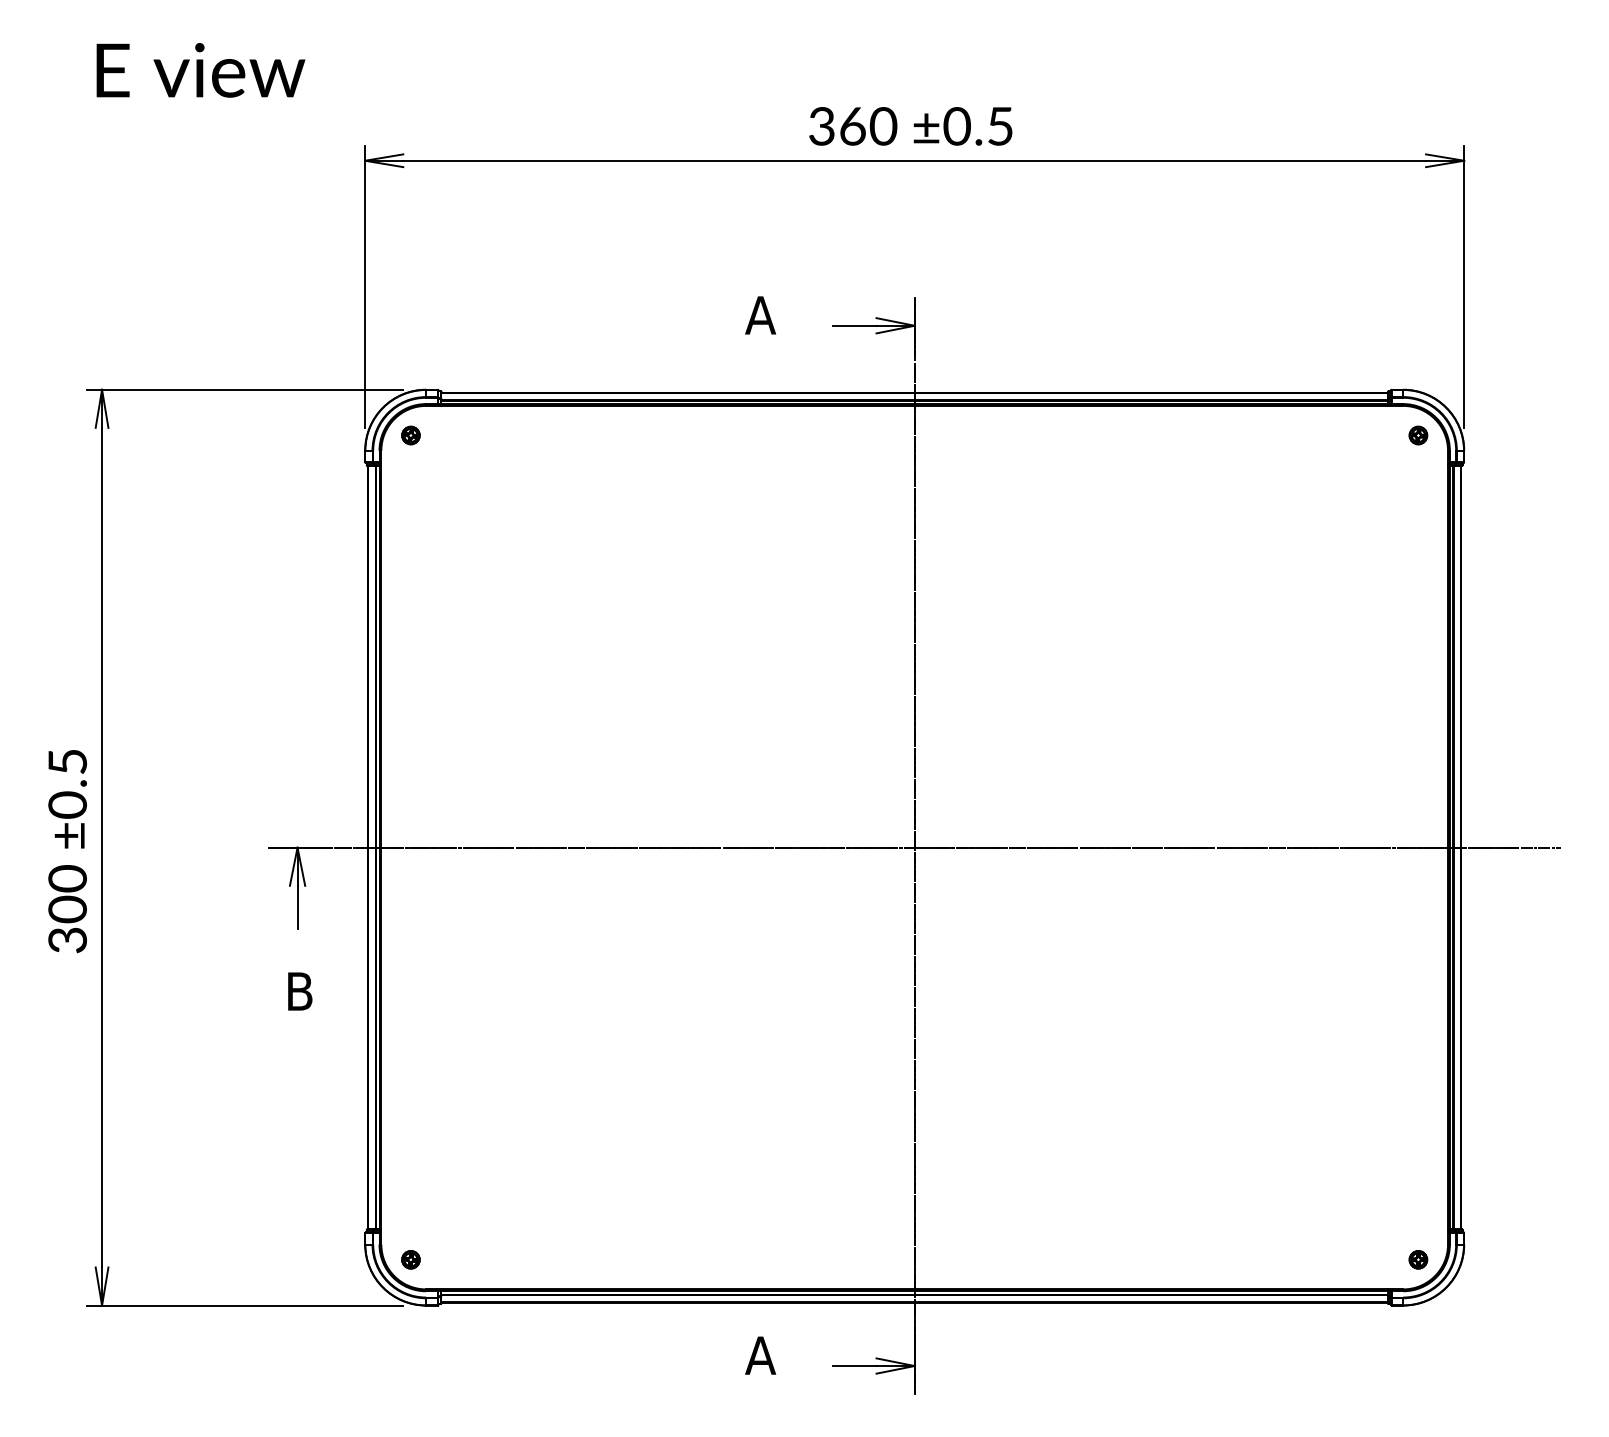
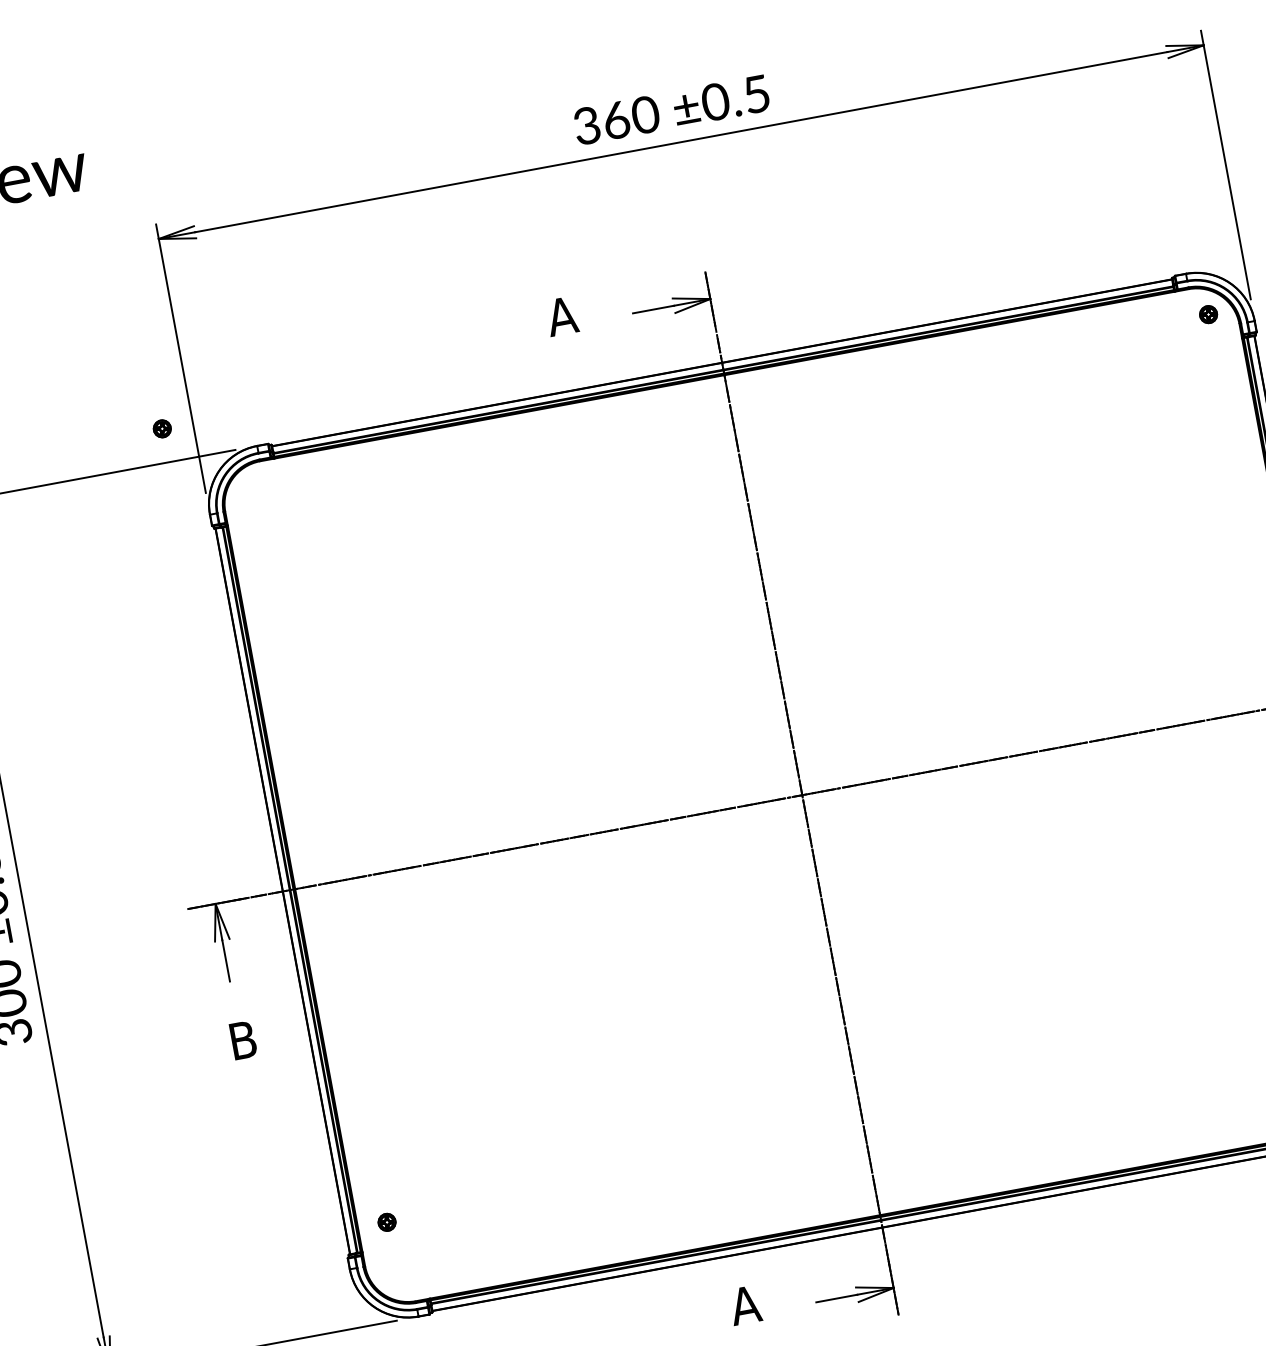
part: (410, 435) -> (161, 428), moved
part: (410, 1259) -> (386, 1222), moved

